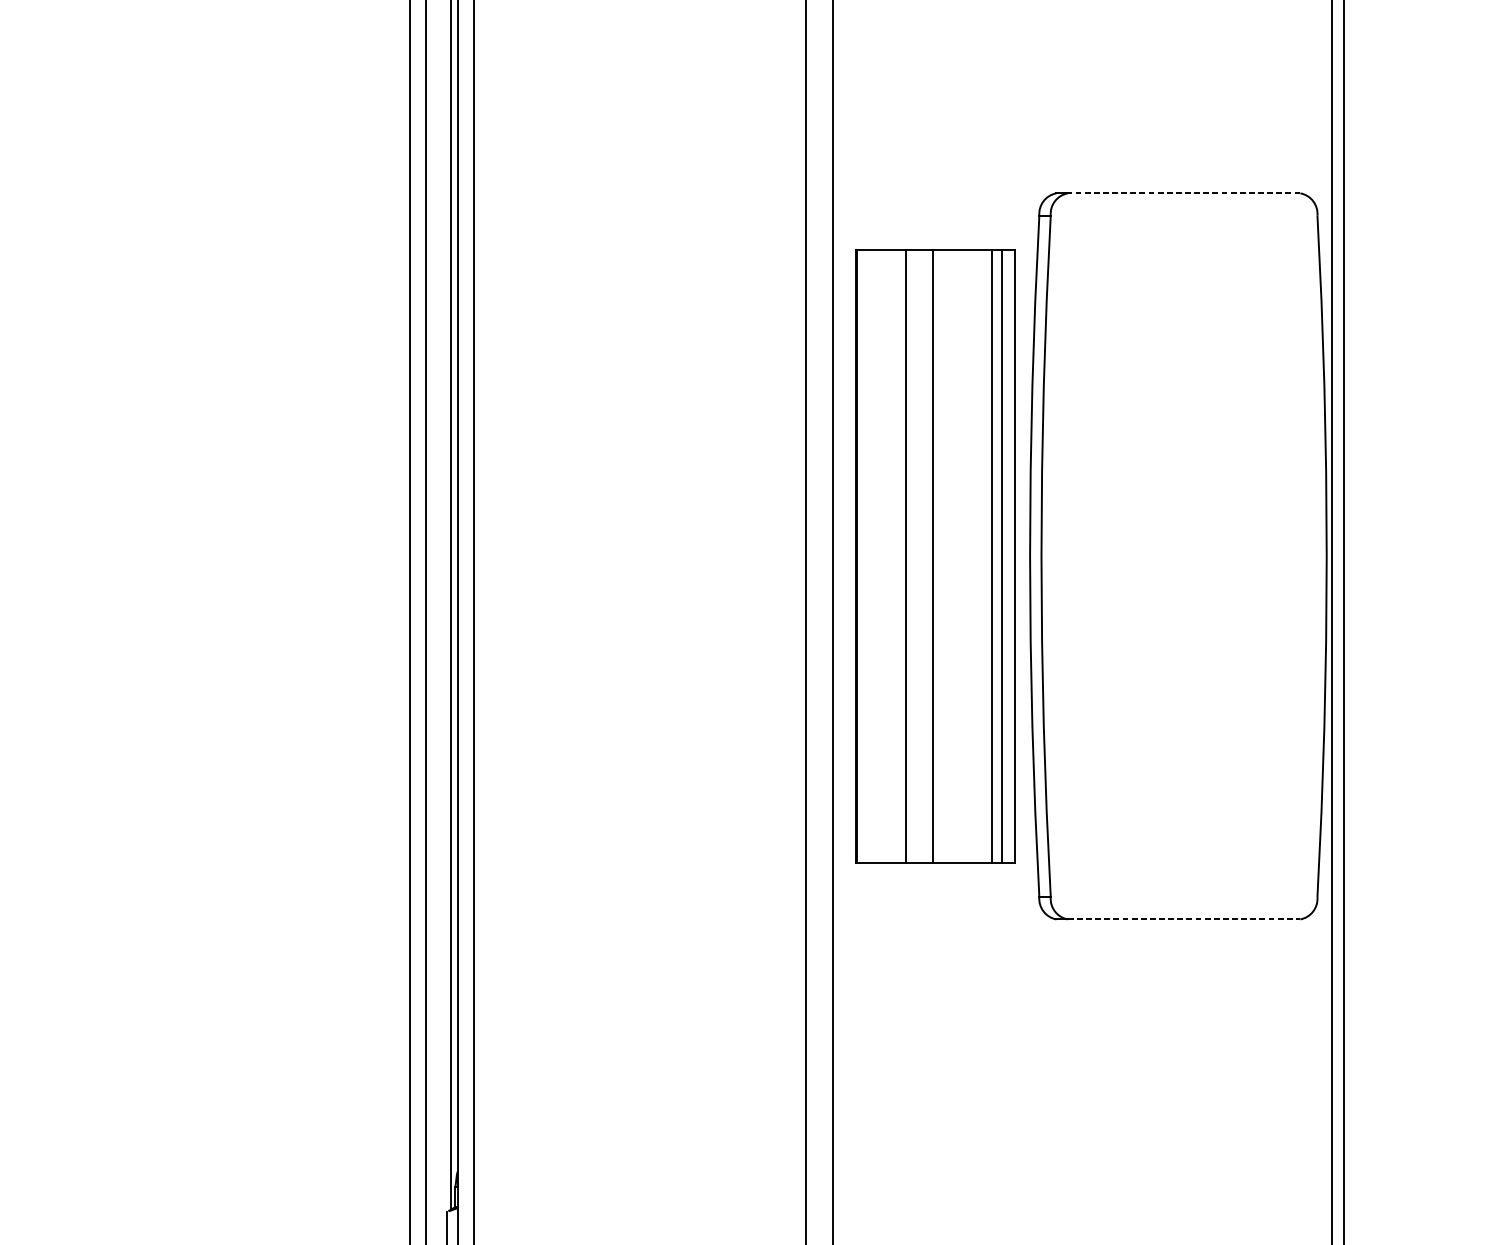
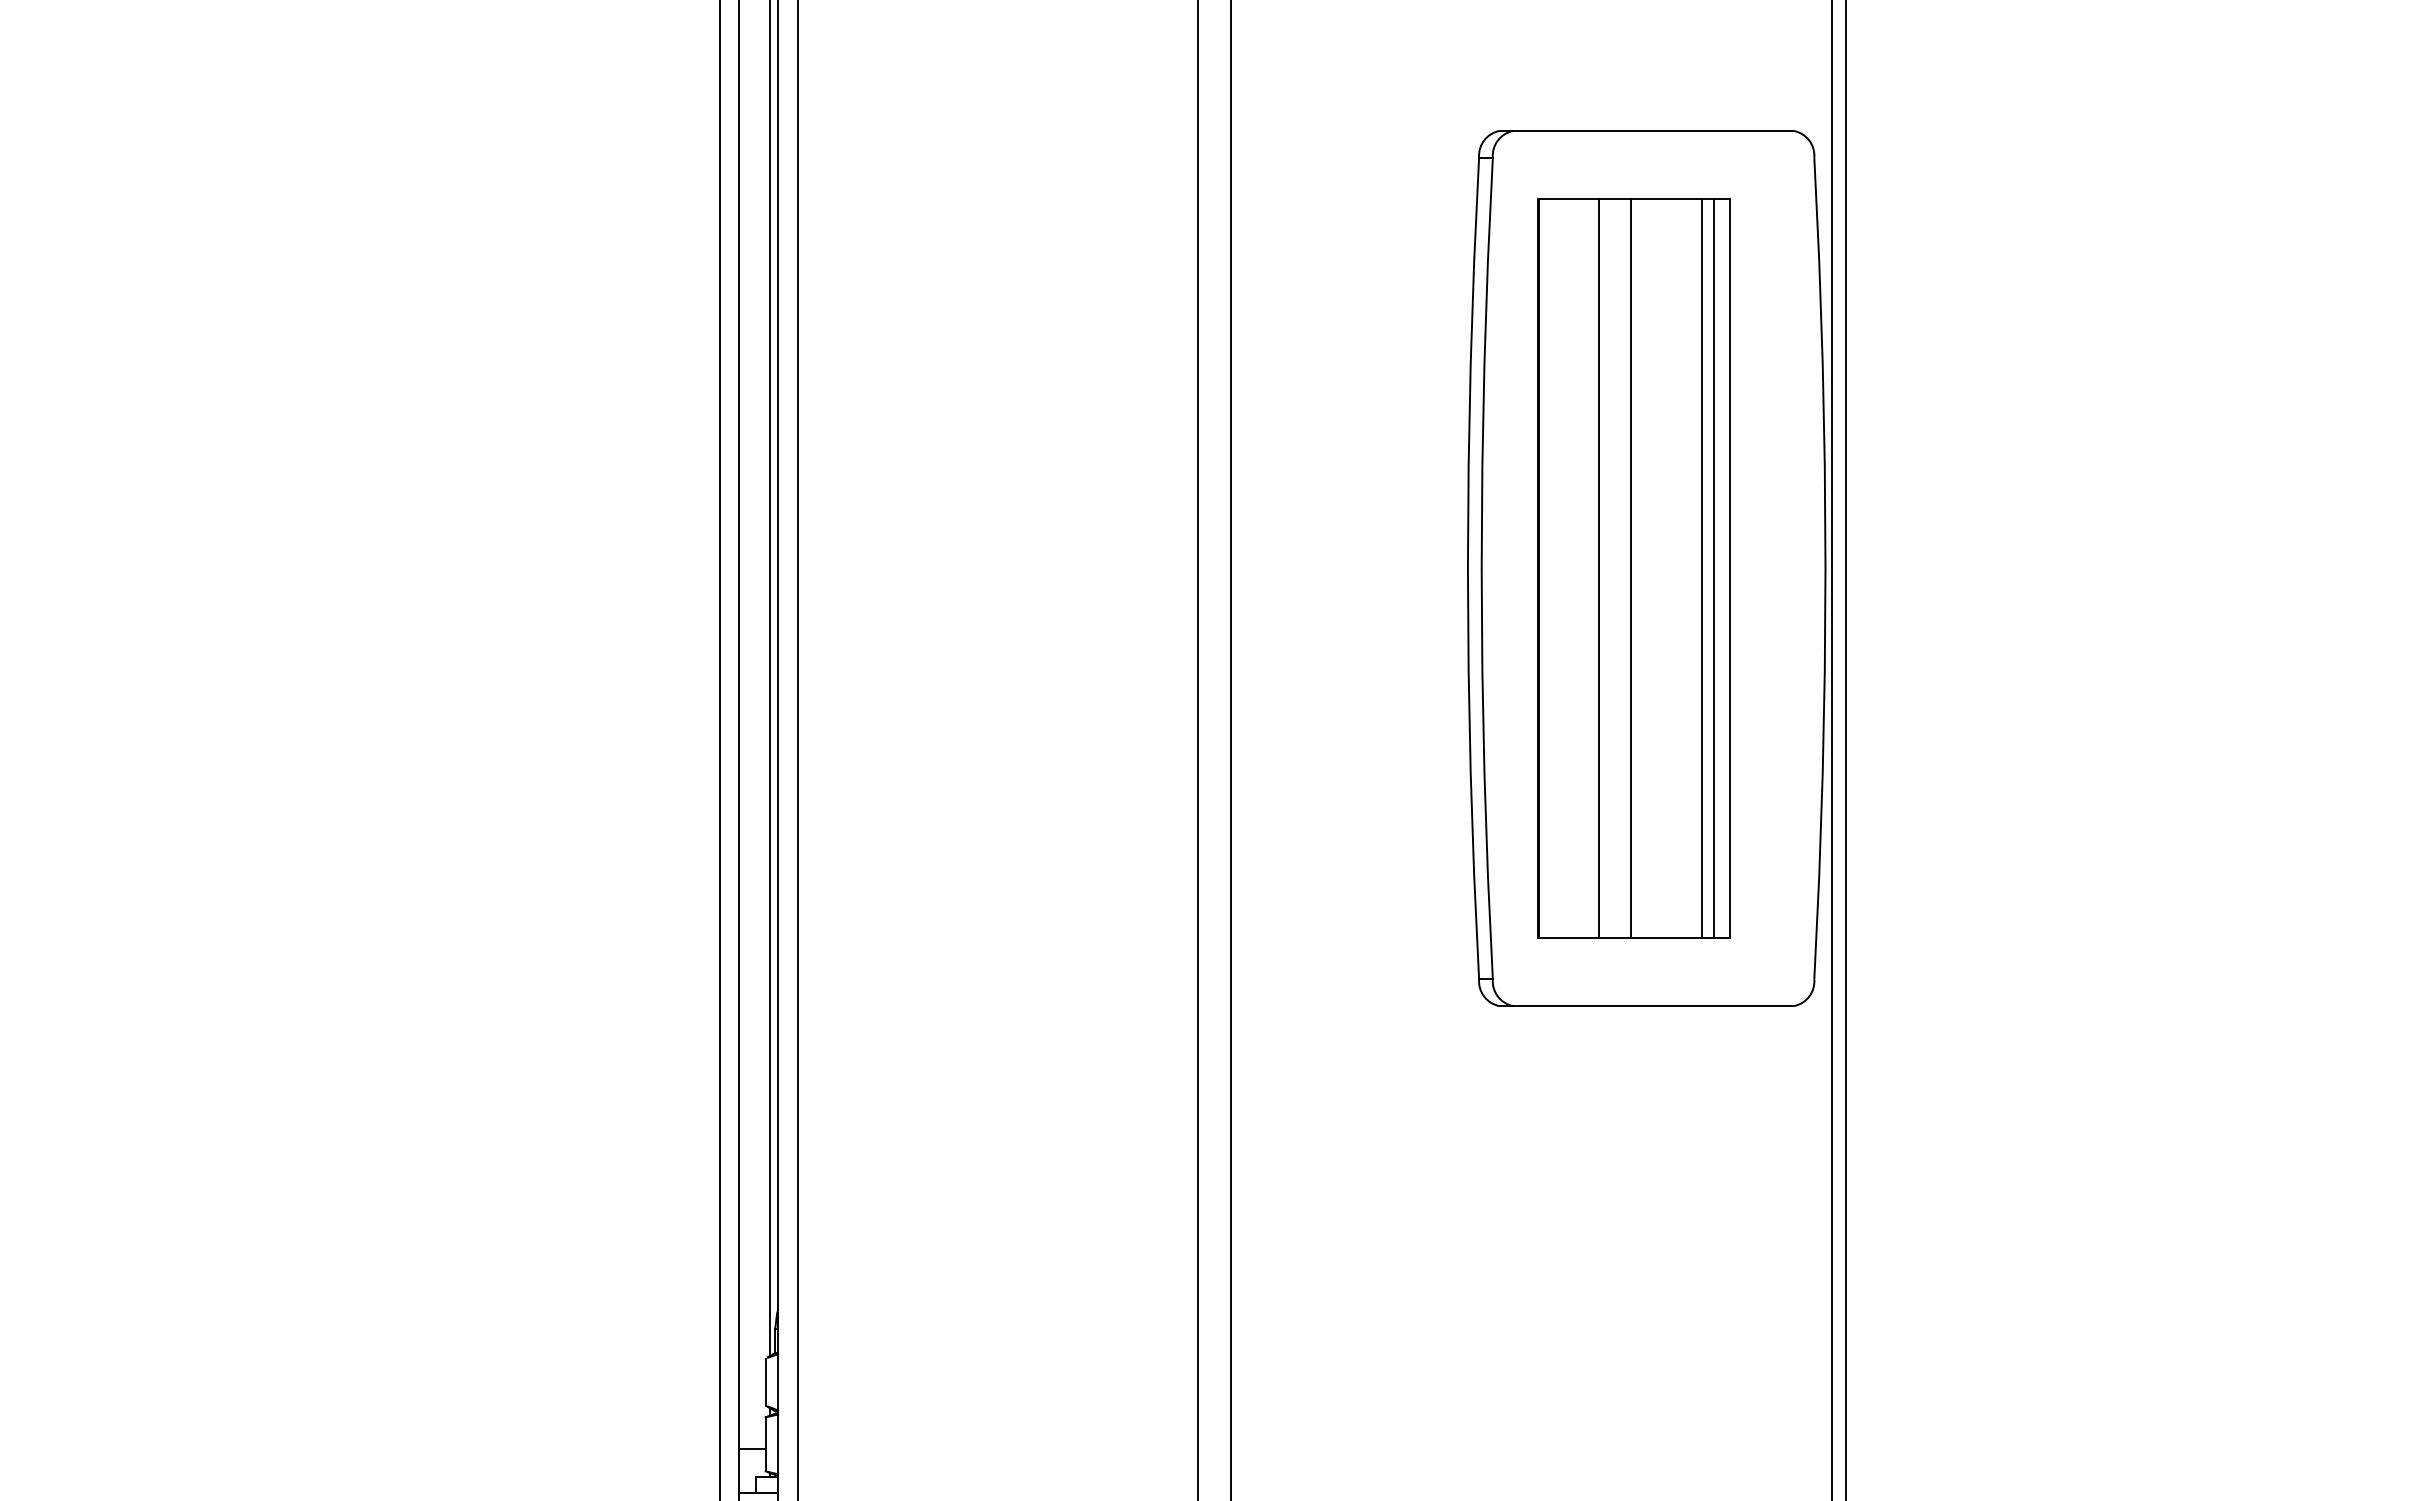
line: (1184, 192) -> (1653, 130), dashed -> solid
part: (935, 556) -> (1633, 568), moved
line: (1184, 919) -> (1654, 1006), dashed -> solid

